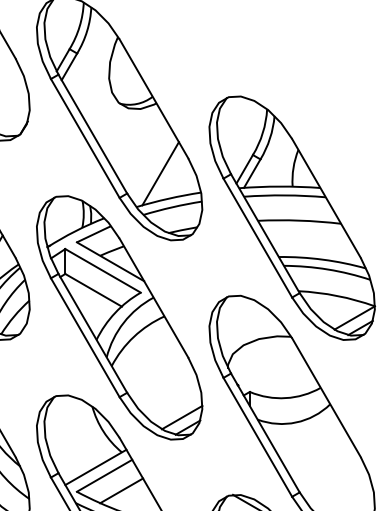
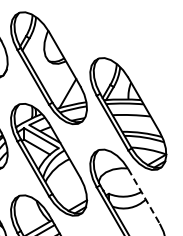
line: (327, 397) -> (144, 196), solid -> dashed

